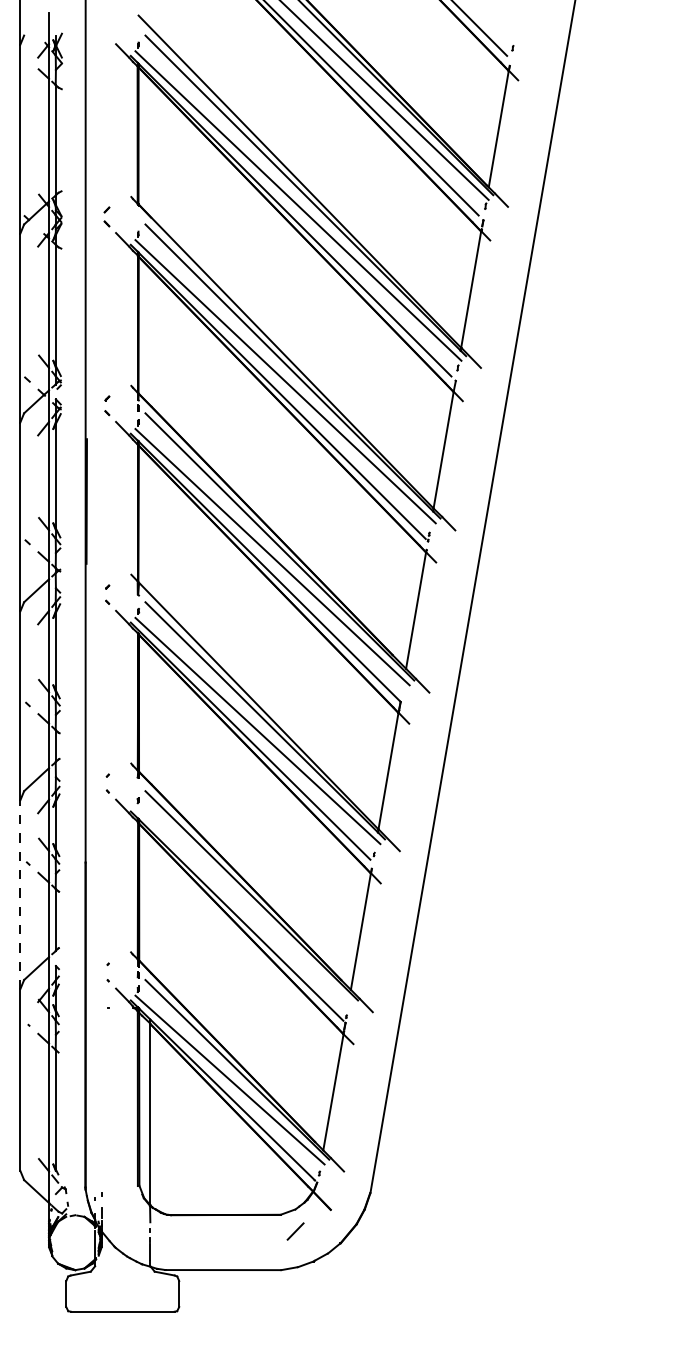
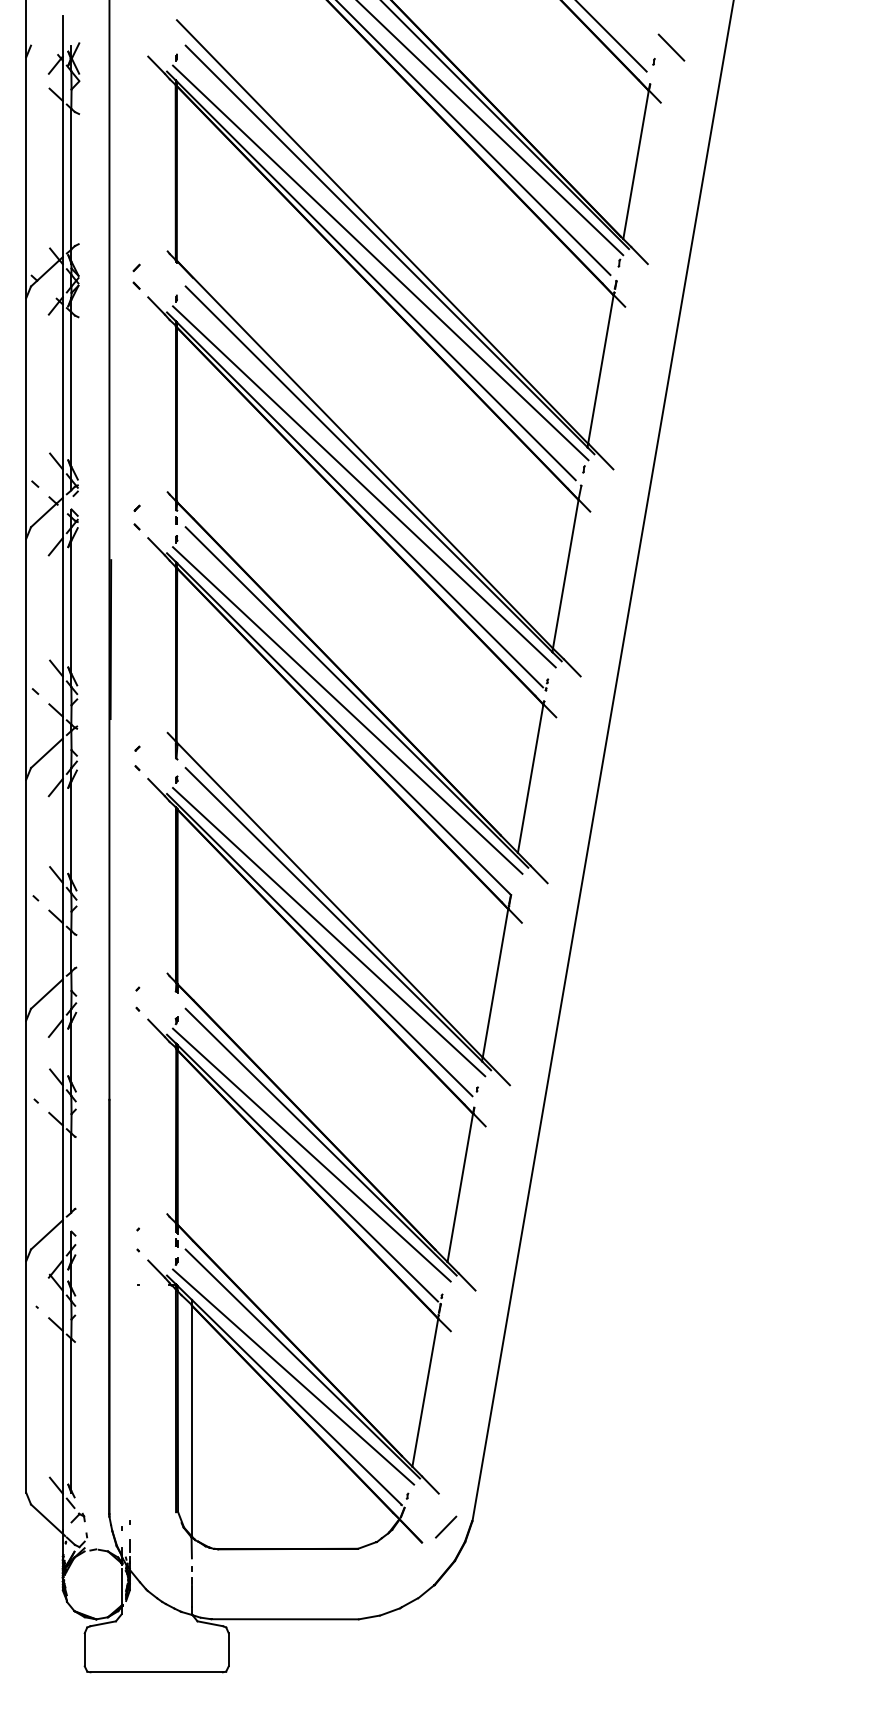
line: (526, 37) -> (671, 47), added
line: (20, 894) -> (26, 1140), dashed -> solid
line: (244, 905) -> (311, 1154), added
line: (295, 1231) -> (446, 1526), moved

